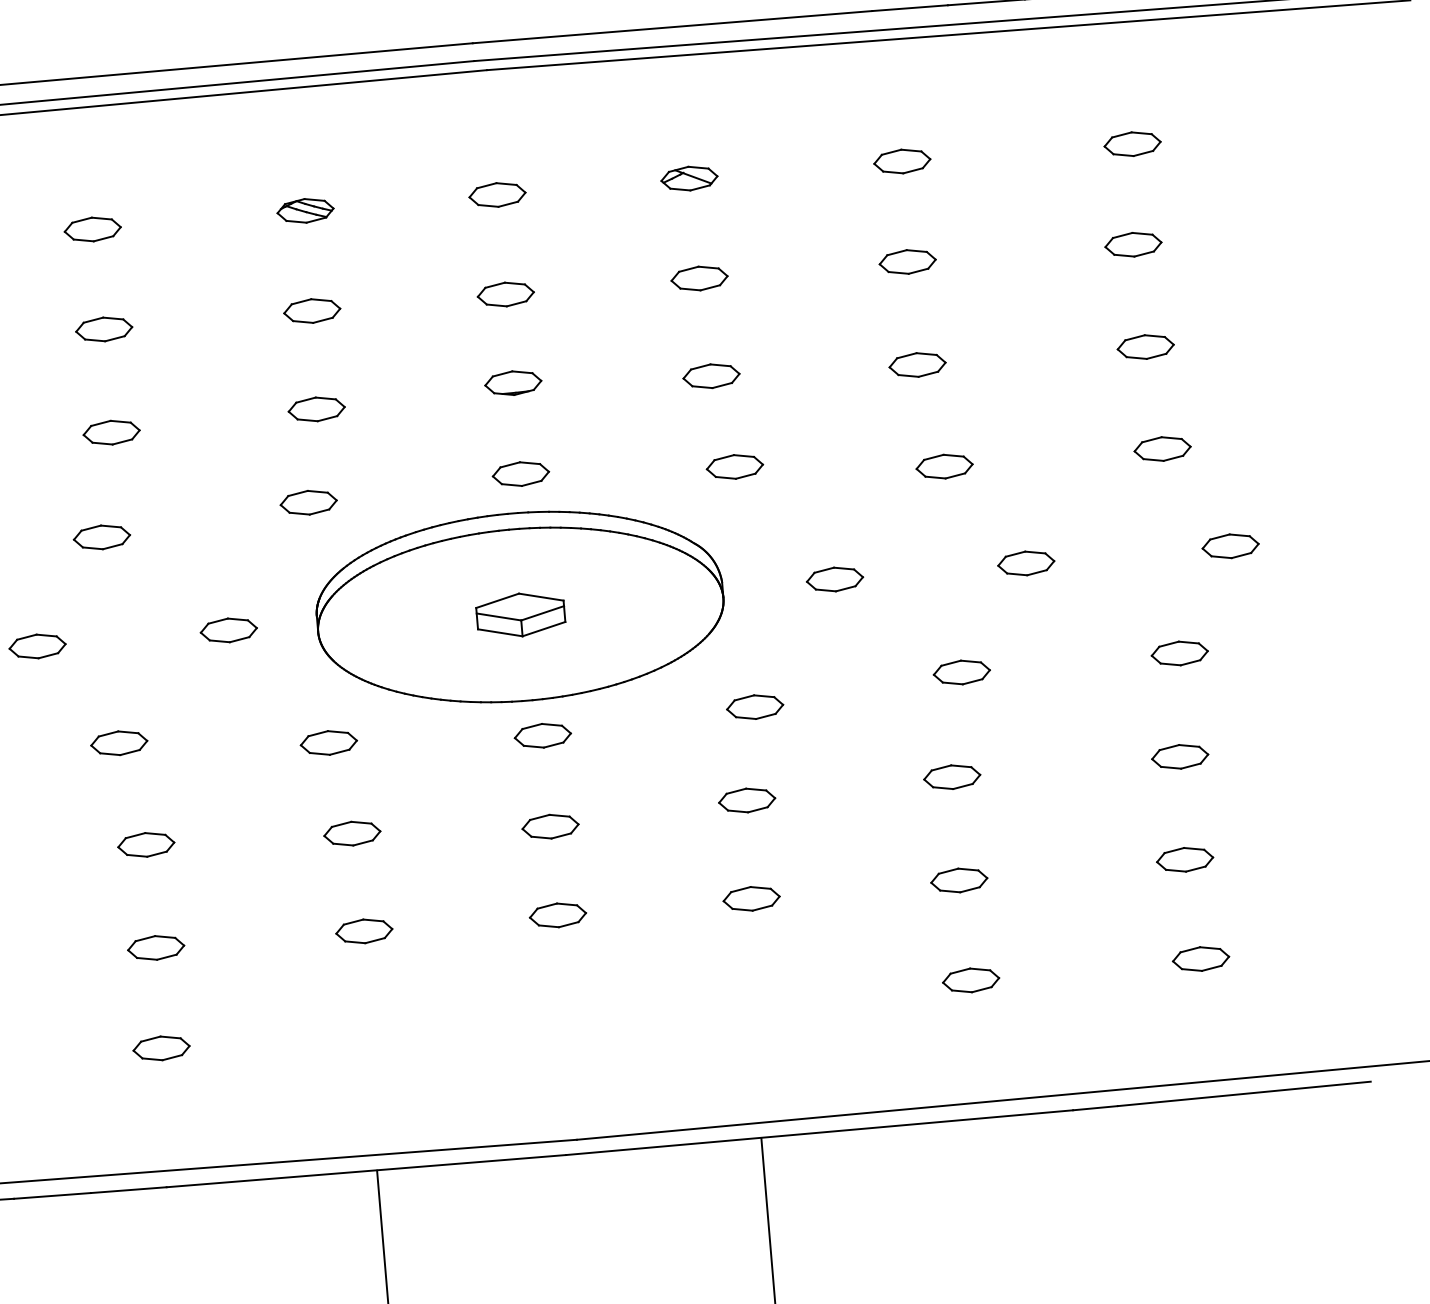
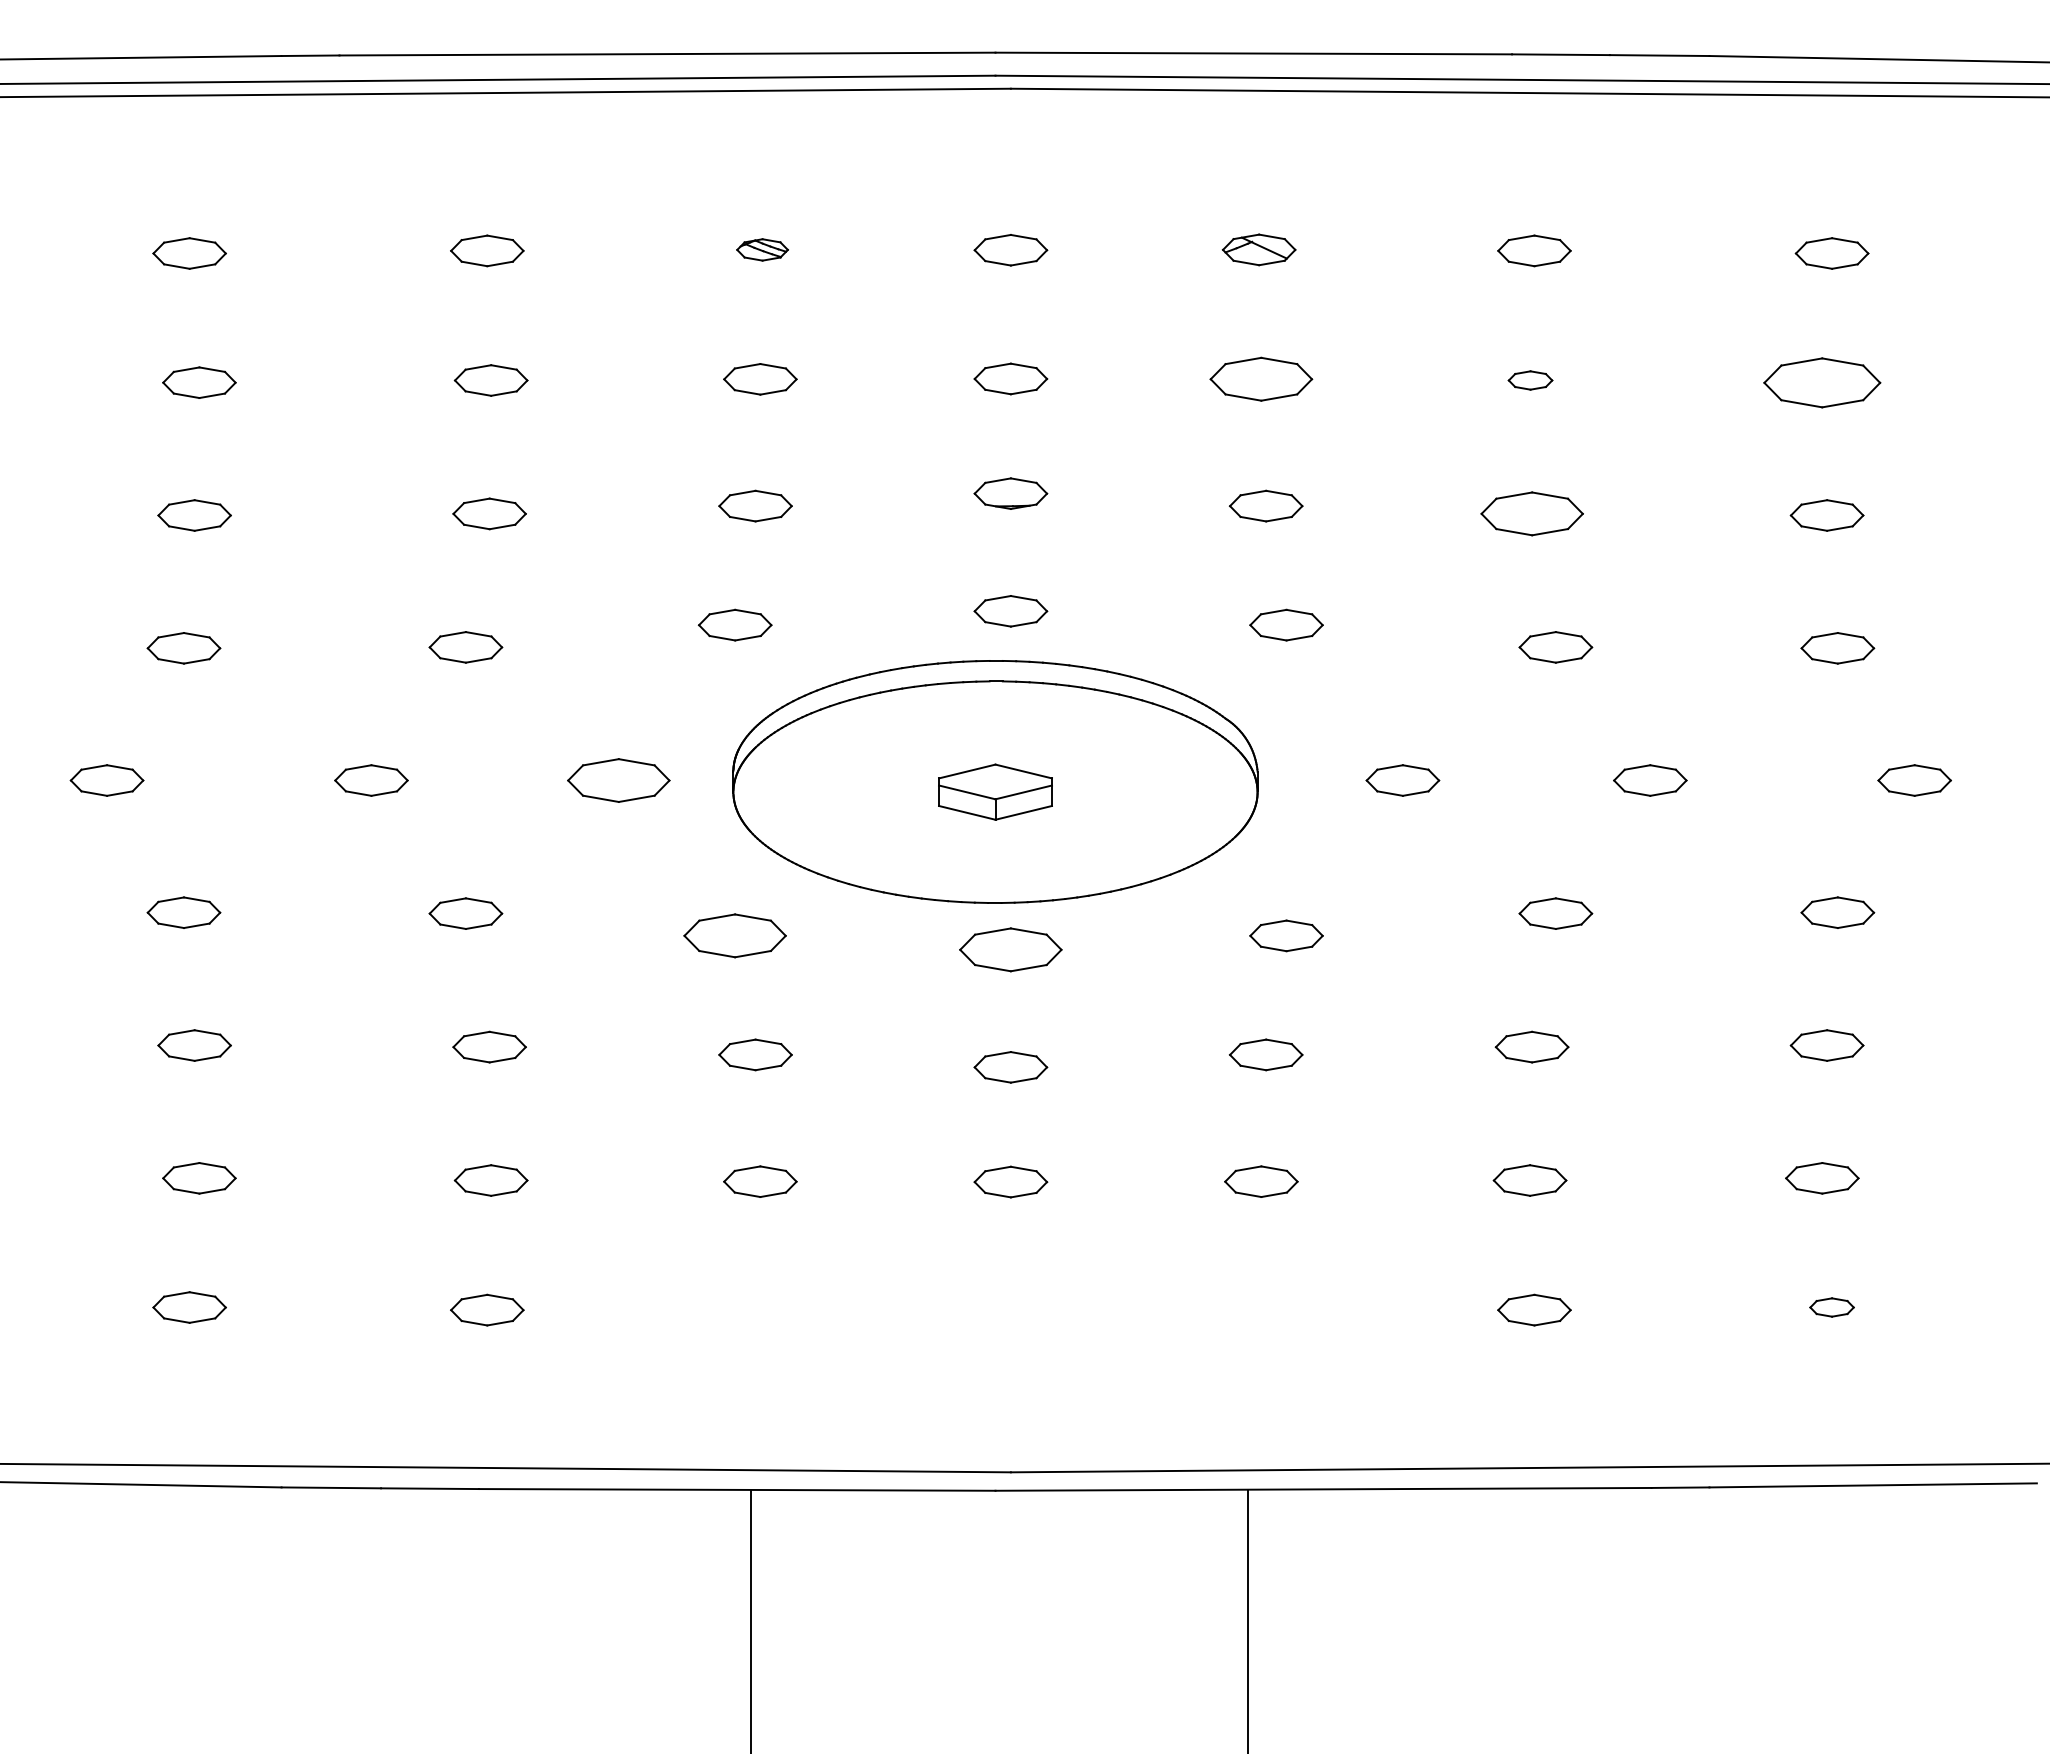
part: (305, 210) -> (762, 249), size x0.7
part: (1133, 244) -> (1822, 382), size x1.6
part: (907, 261) -> (1530, 380), size x0.6
part: (699, 278) -> (1261, 379), size x1.4
part: (917, 364) -> (1531, 513), size x1.4
part: (228, 630) -> (618, 780), size x1.4
part: (542, 735) -> (1010, 949), size x1.4
part: (329, 742) -> (735, 935), size x1.4
part: (1200, 959) -> (1831, 1307), size x0.6

